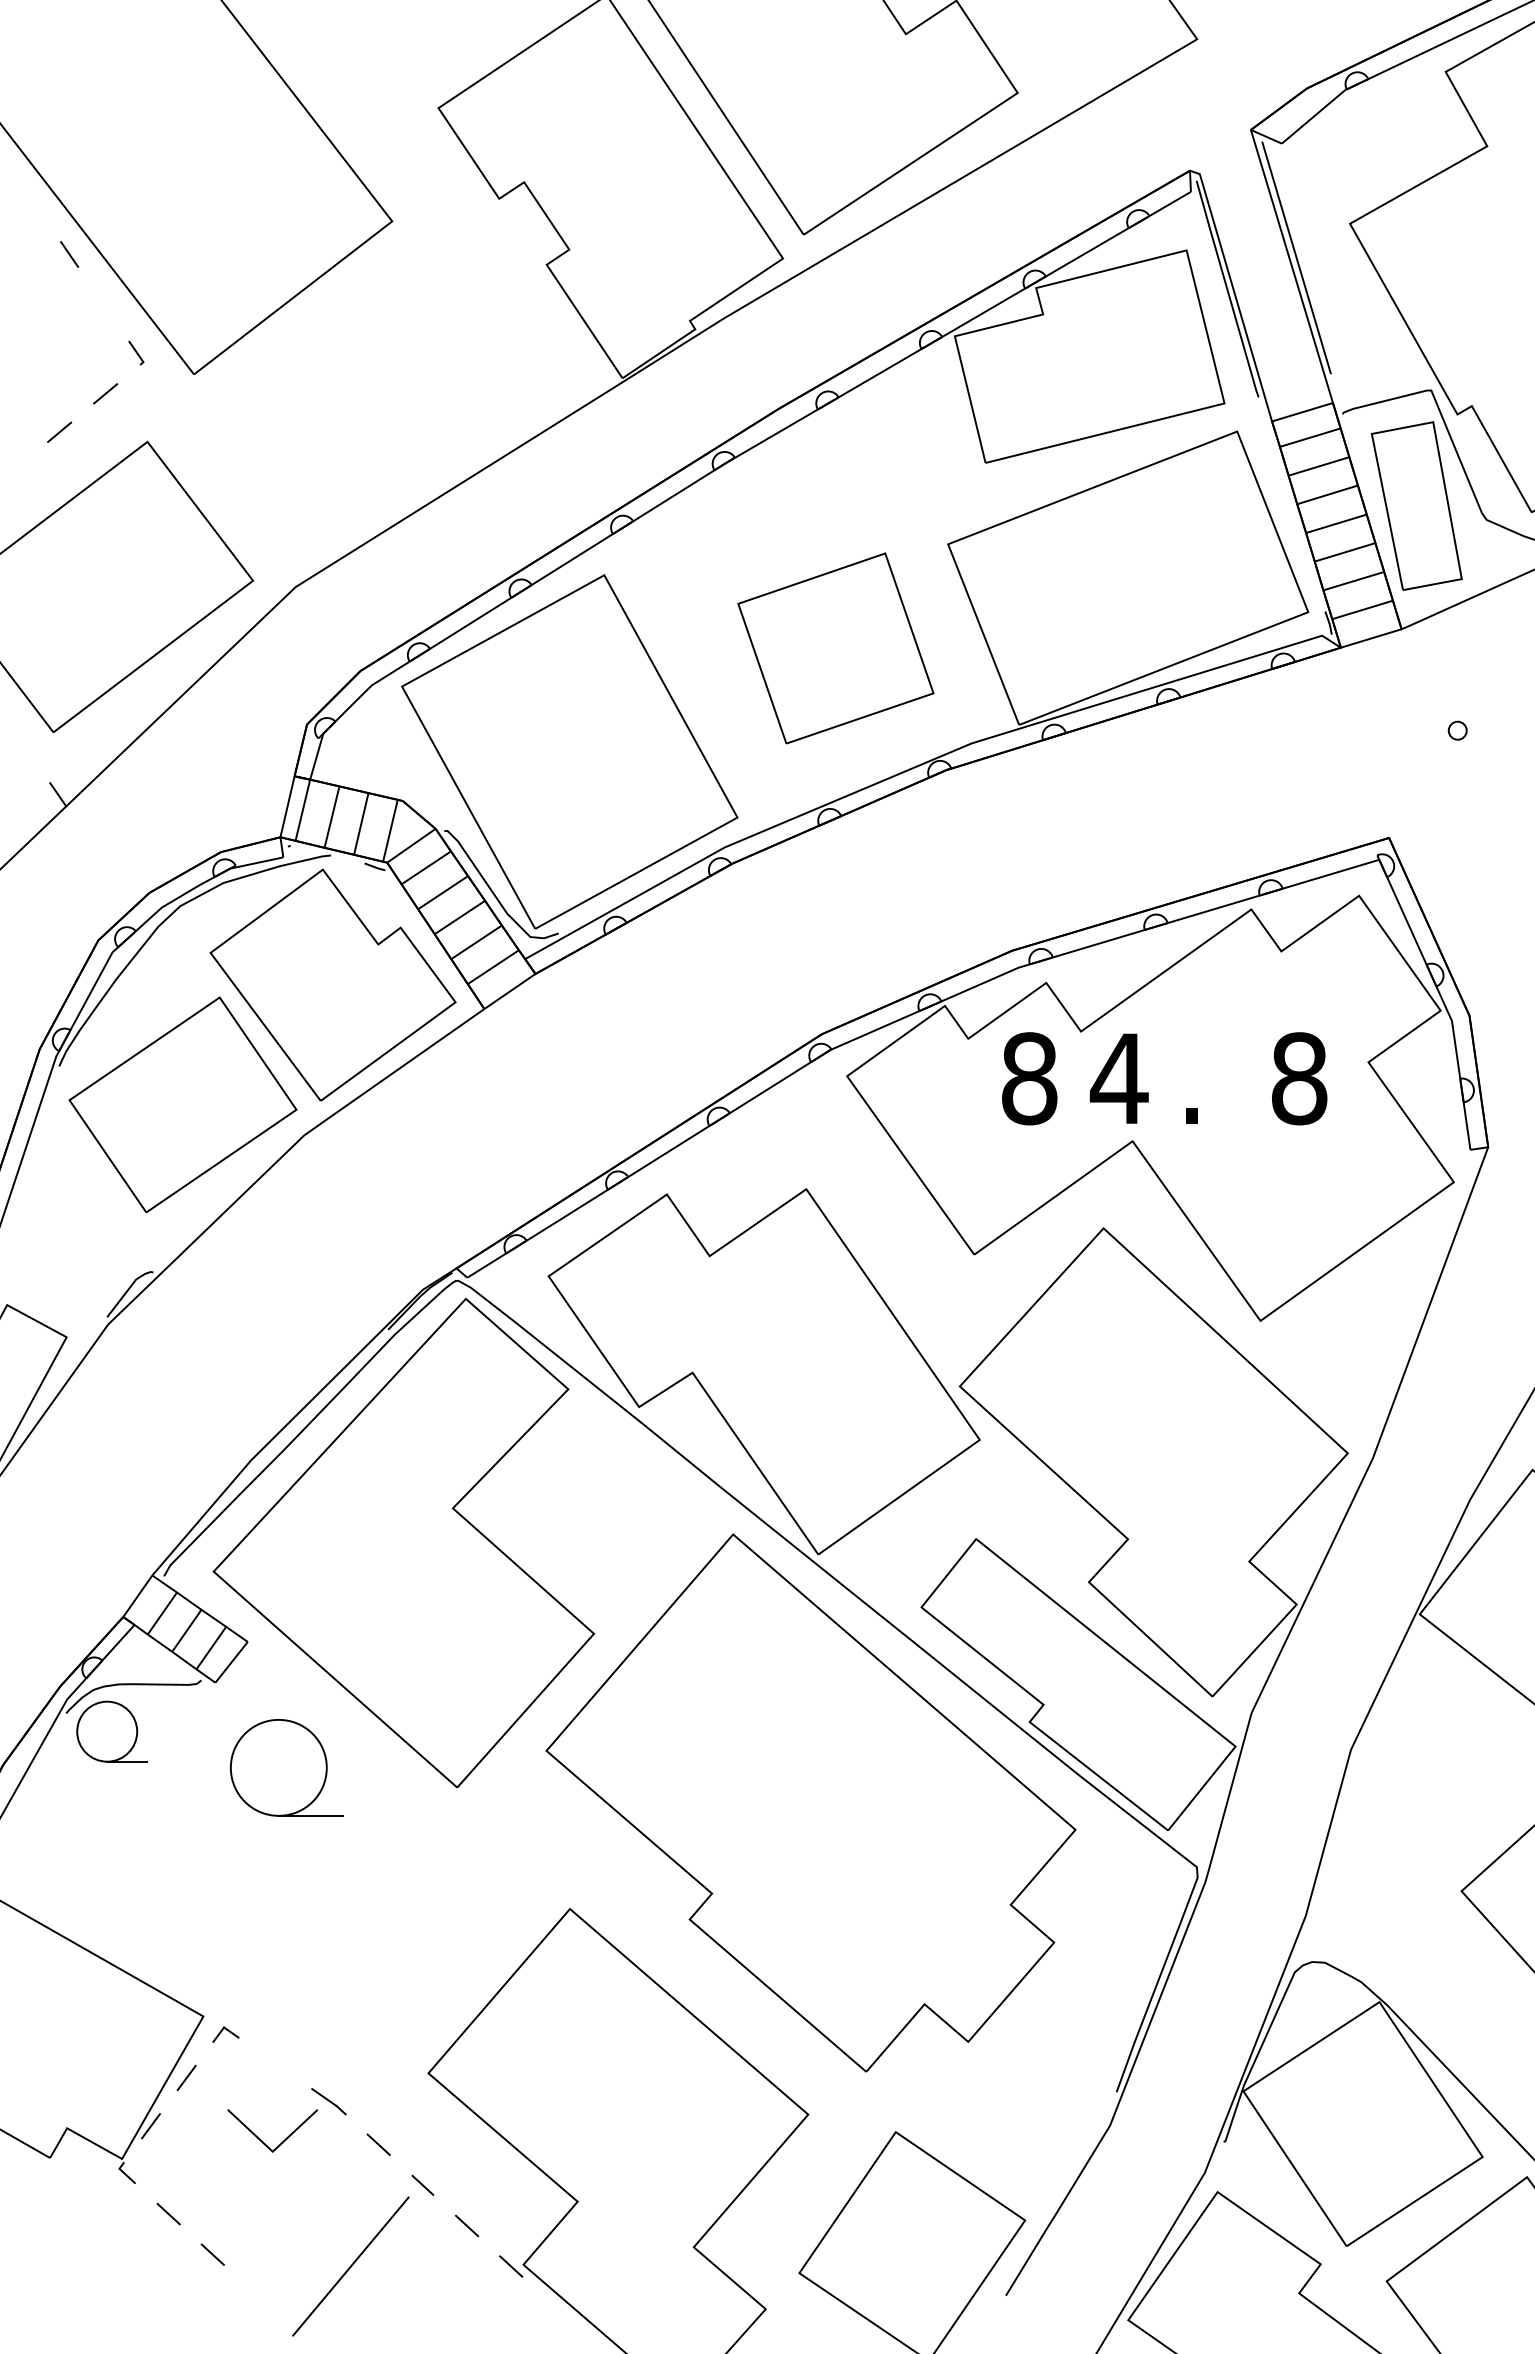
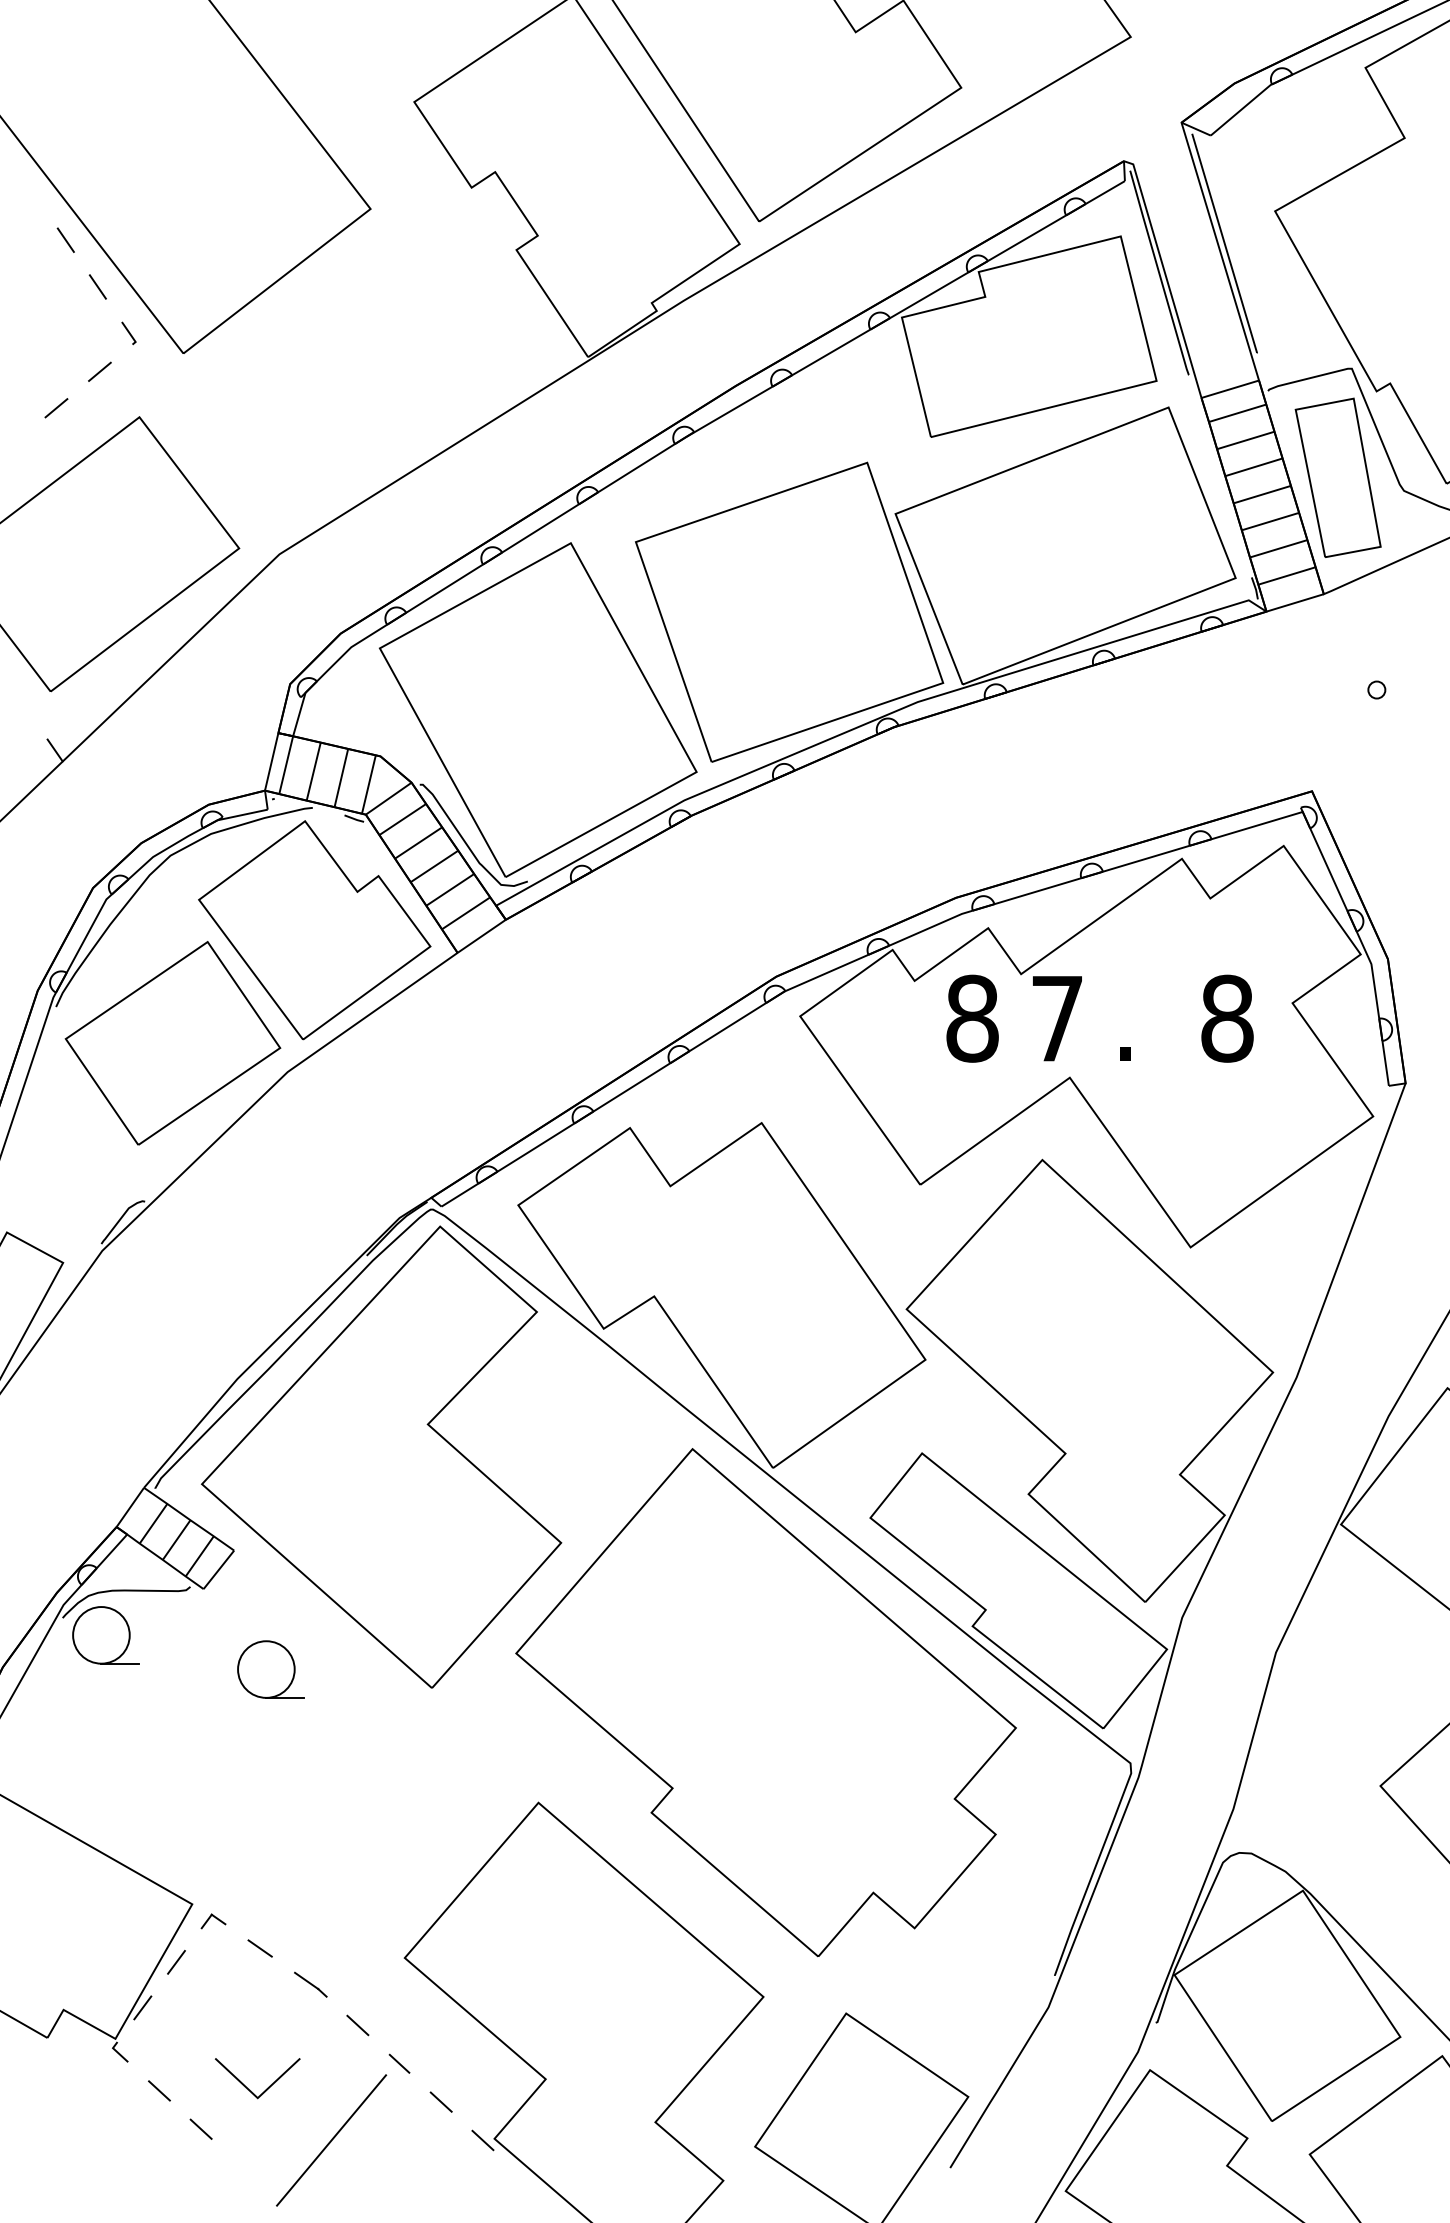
line: (103, 303) -> (97, 286), added
part: (835, 648) -> (789, 612), size x1.67
text: (1118, 1078) -> (1056, 1018), 4 -> 7
part: (286, 1767) -> (270, 1669), size x0.62
line: (275, 2062) -> (260, 1947), added
line: (262, 2140) -> (248, 2087), moved

